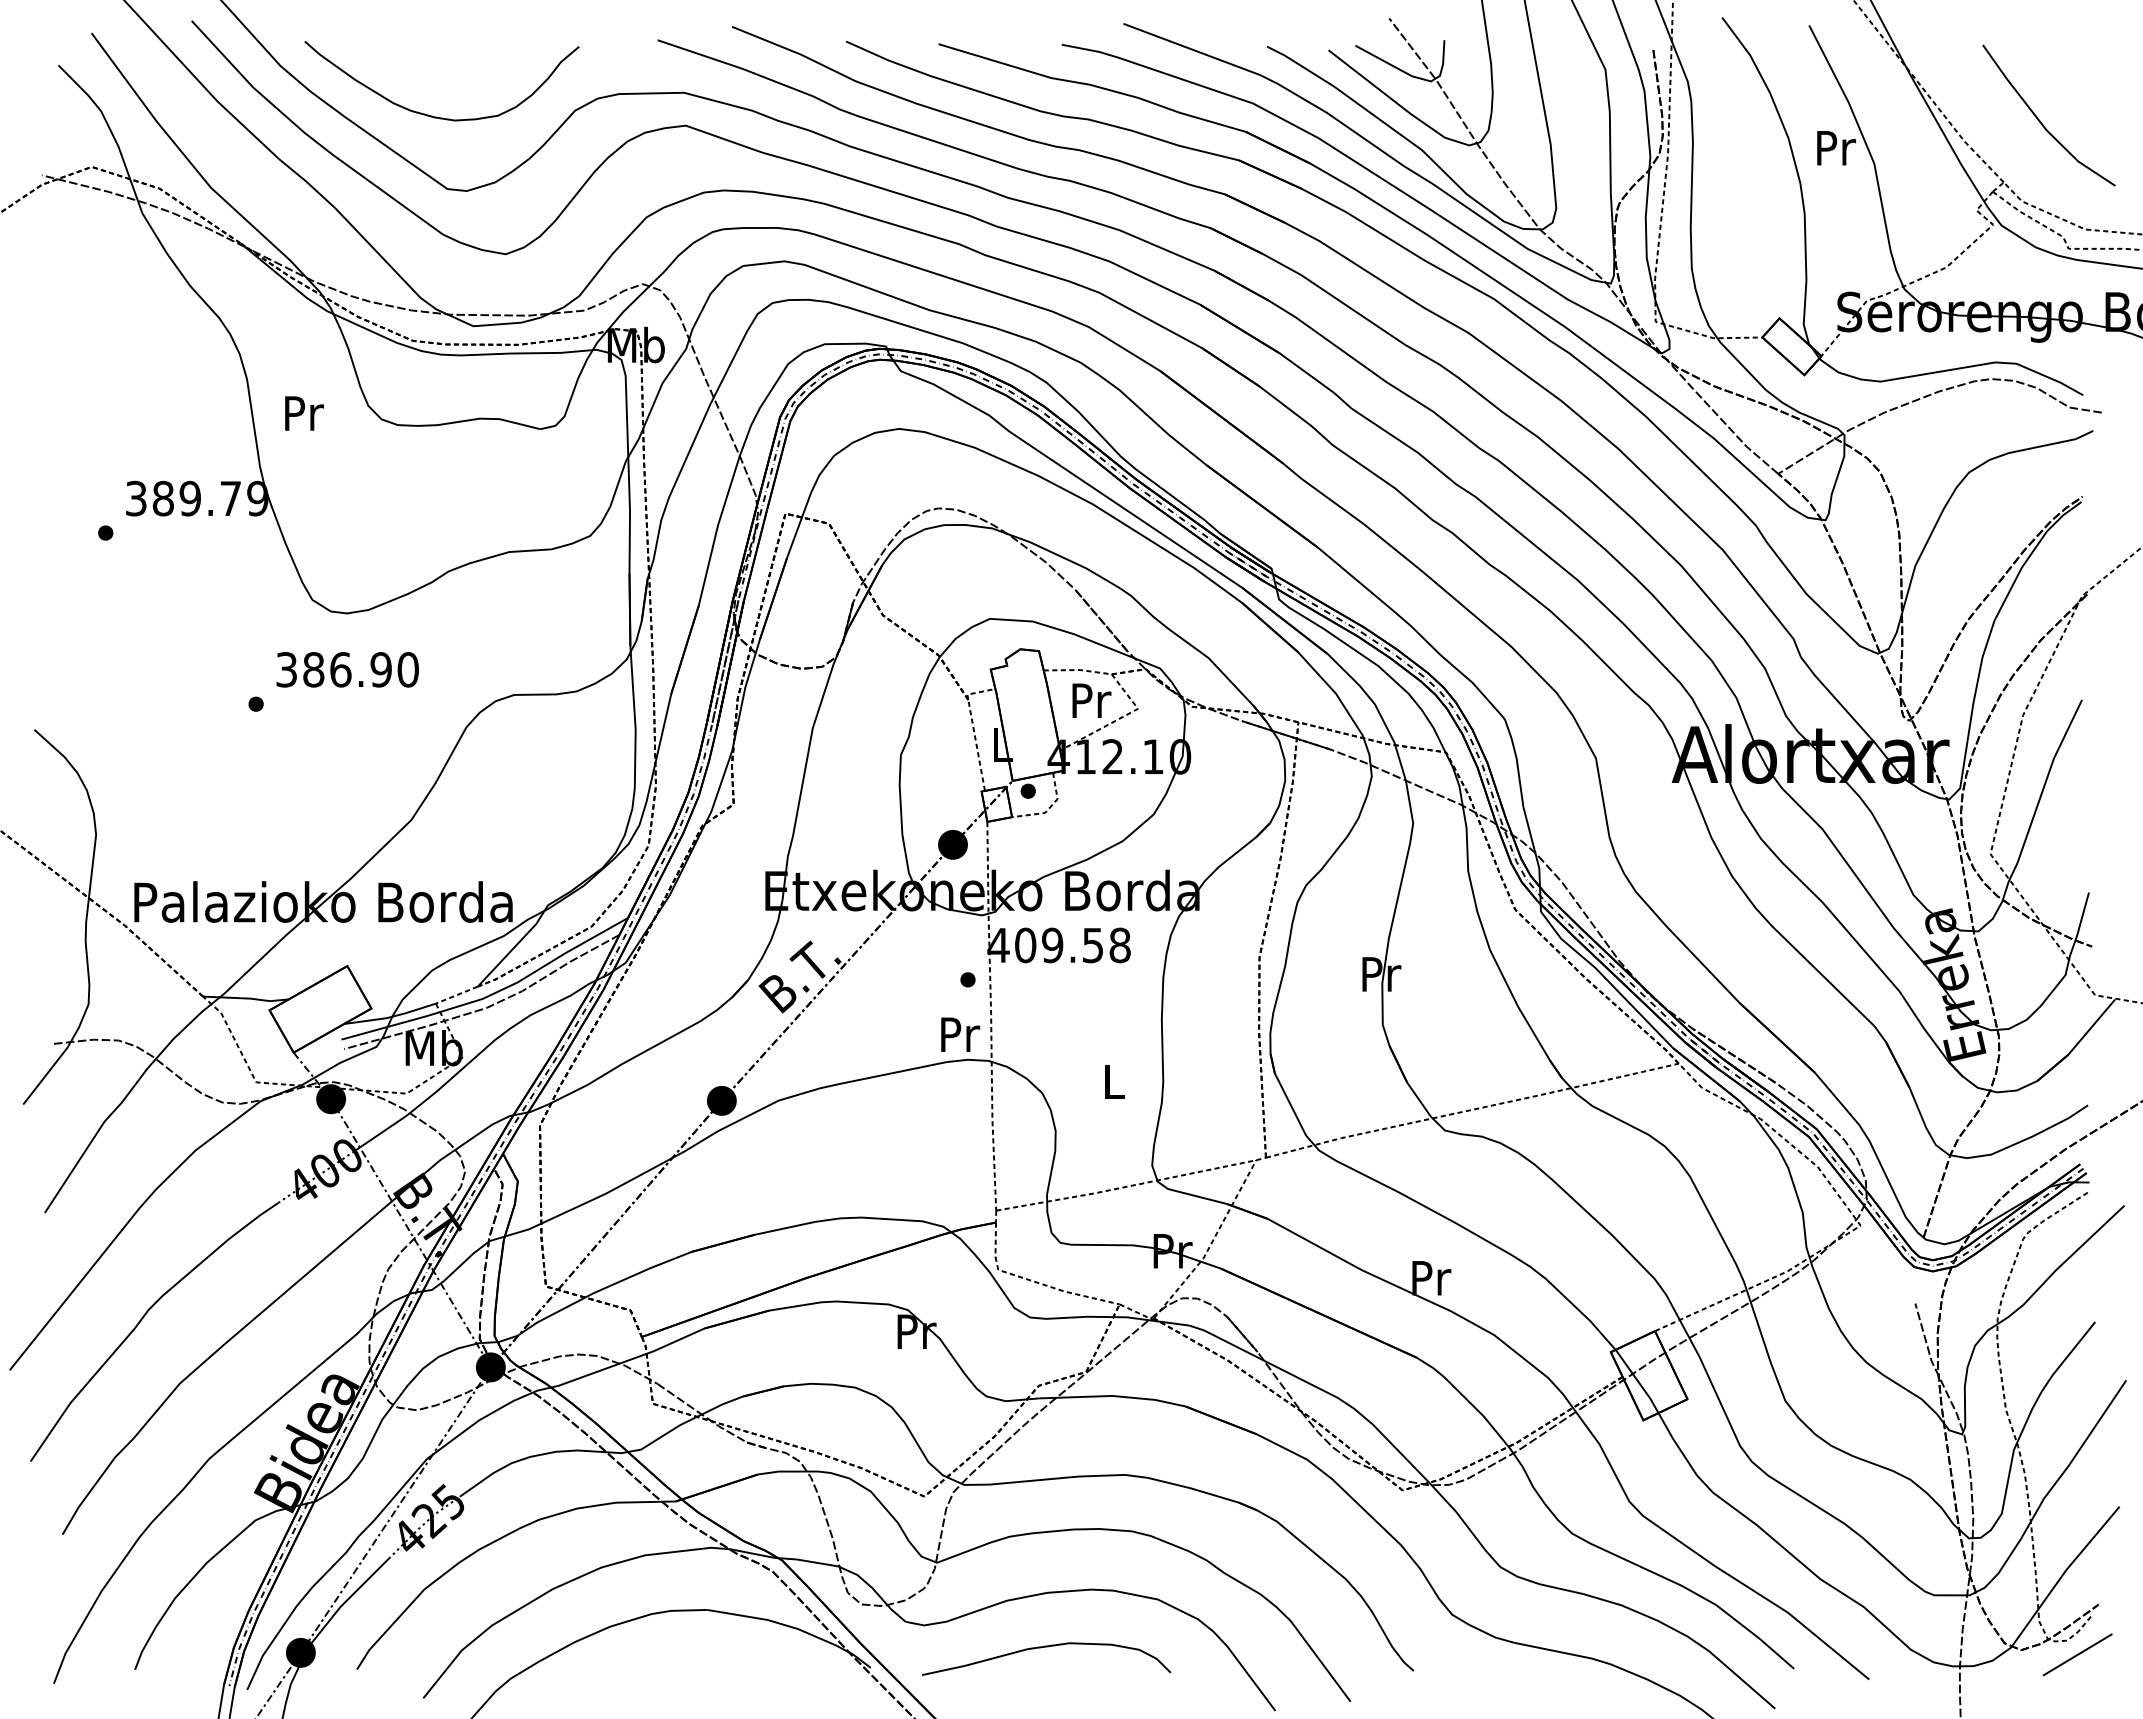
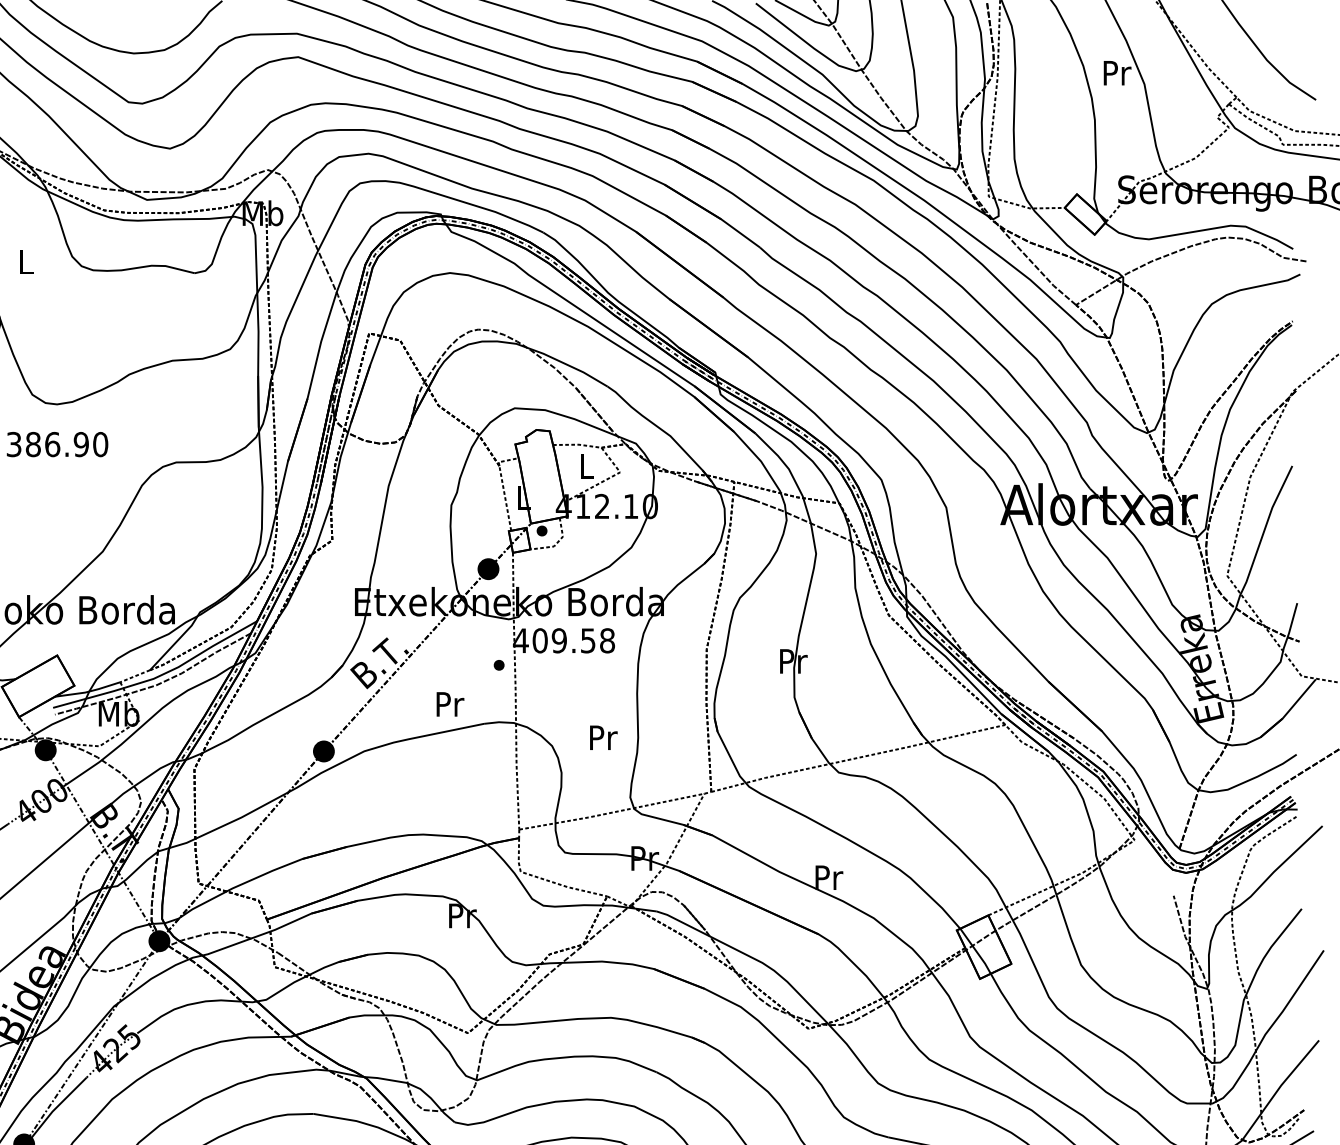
text: (304, 413) -> (26, 262), Pr -> L
text: (1091, 700) -> (587, 466), Pr -> L
text: (960, 1034) -> (450, 704), moved
text: (1114, 1081) -> (603, 737), L -> Pr

